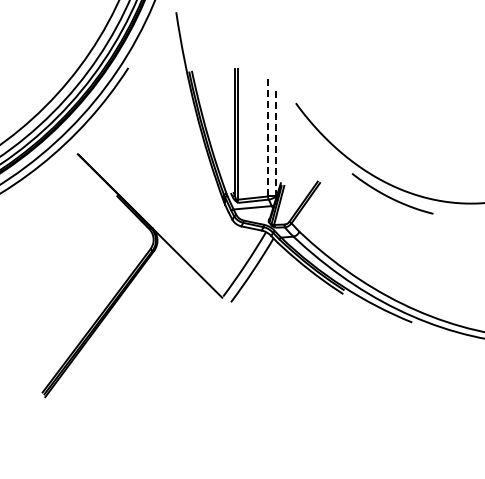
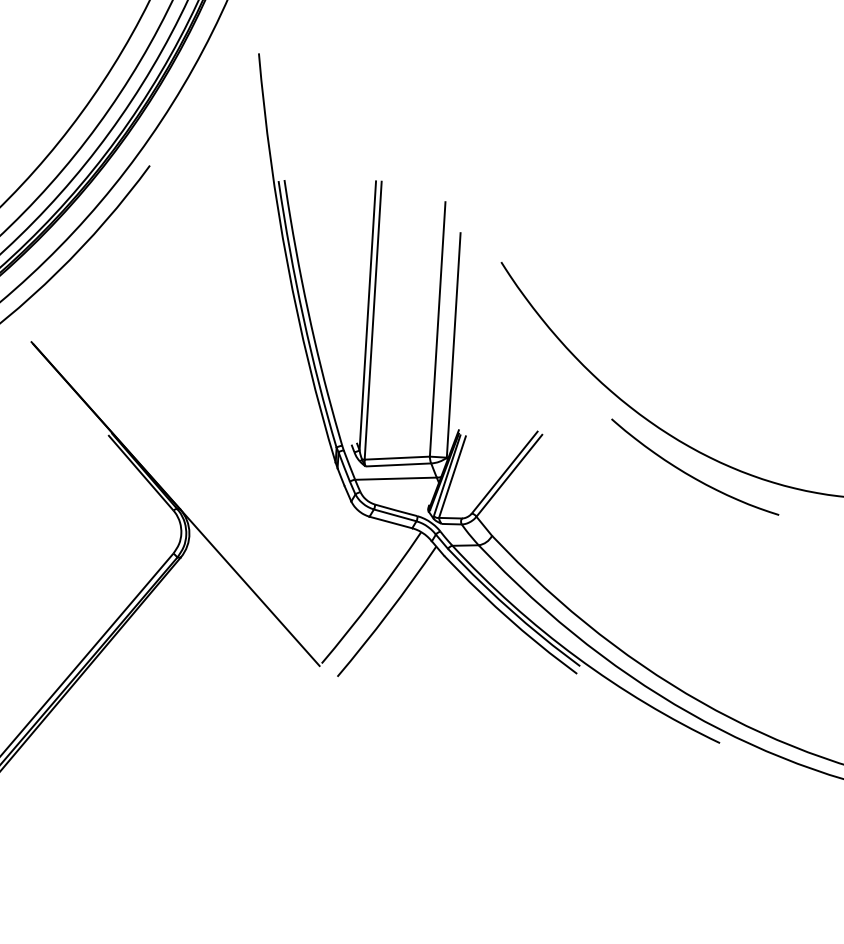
line: (268, 136) -> (438, 329), dashed -> solid
line: (275, 143) -> (452, 345), dashed -> solid

